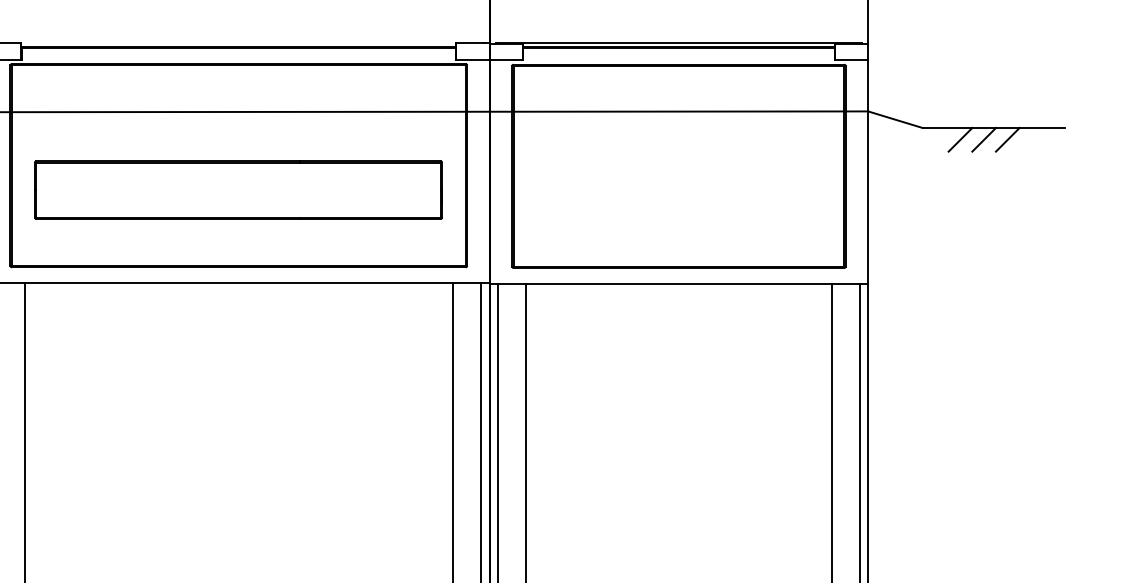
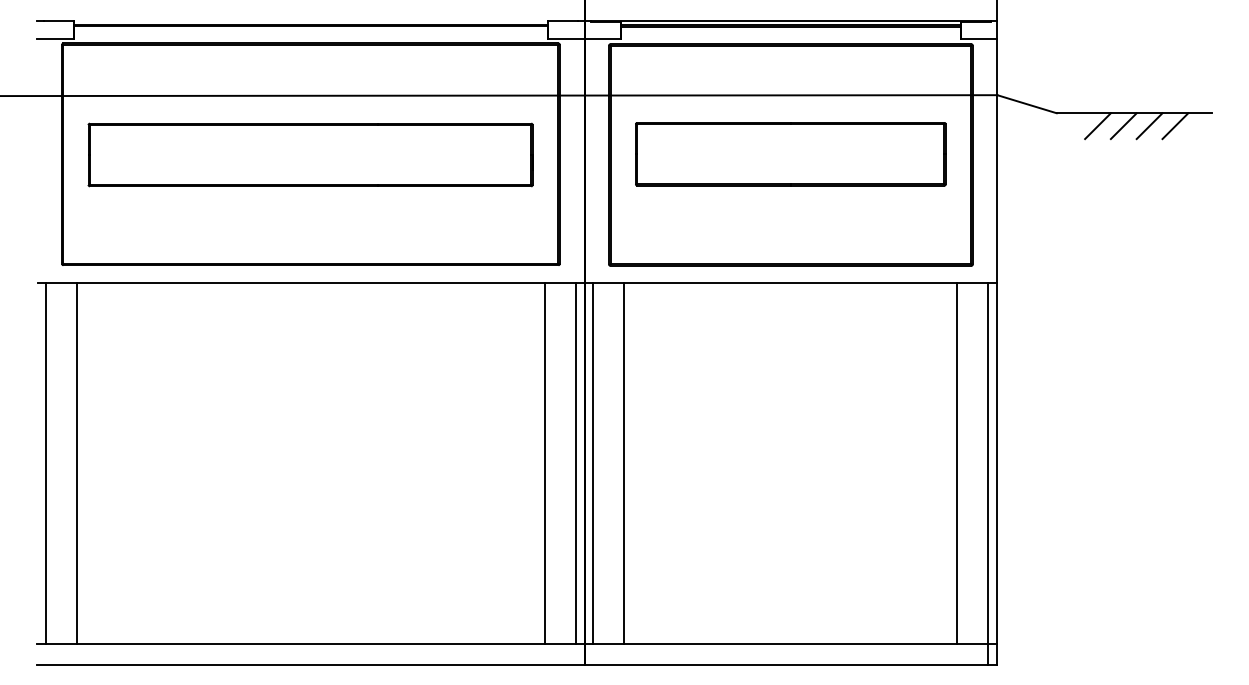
line: (1031, 140) -> (1175, 126), added
part: (678, 165) -> (790, 154), added
part: (238, 189) -> (310, 154), moved

